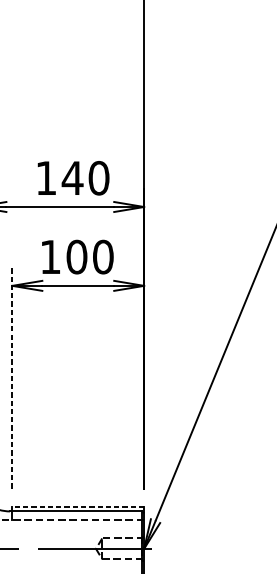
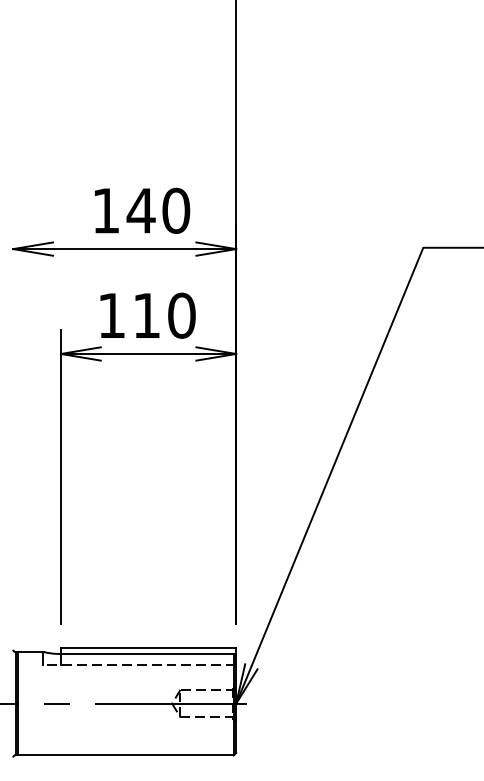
text: (76, 256) -> (146, 315), 100 -> 110
line: (12, 378) -> (61, 476), dashed -> solid
line: (78, 506) -> (148, 647), dashed -> solid

